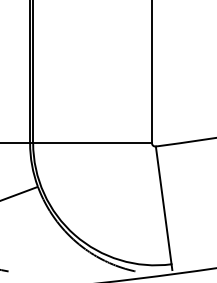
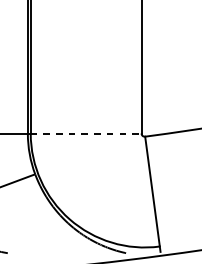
line: (93, 143) -> (87, 133), solid -> dashed

